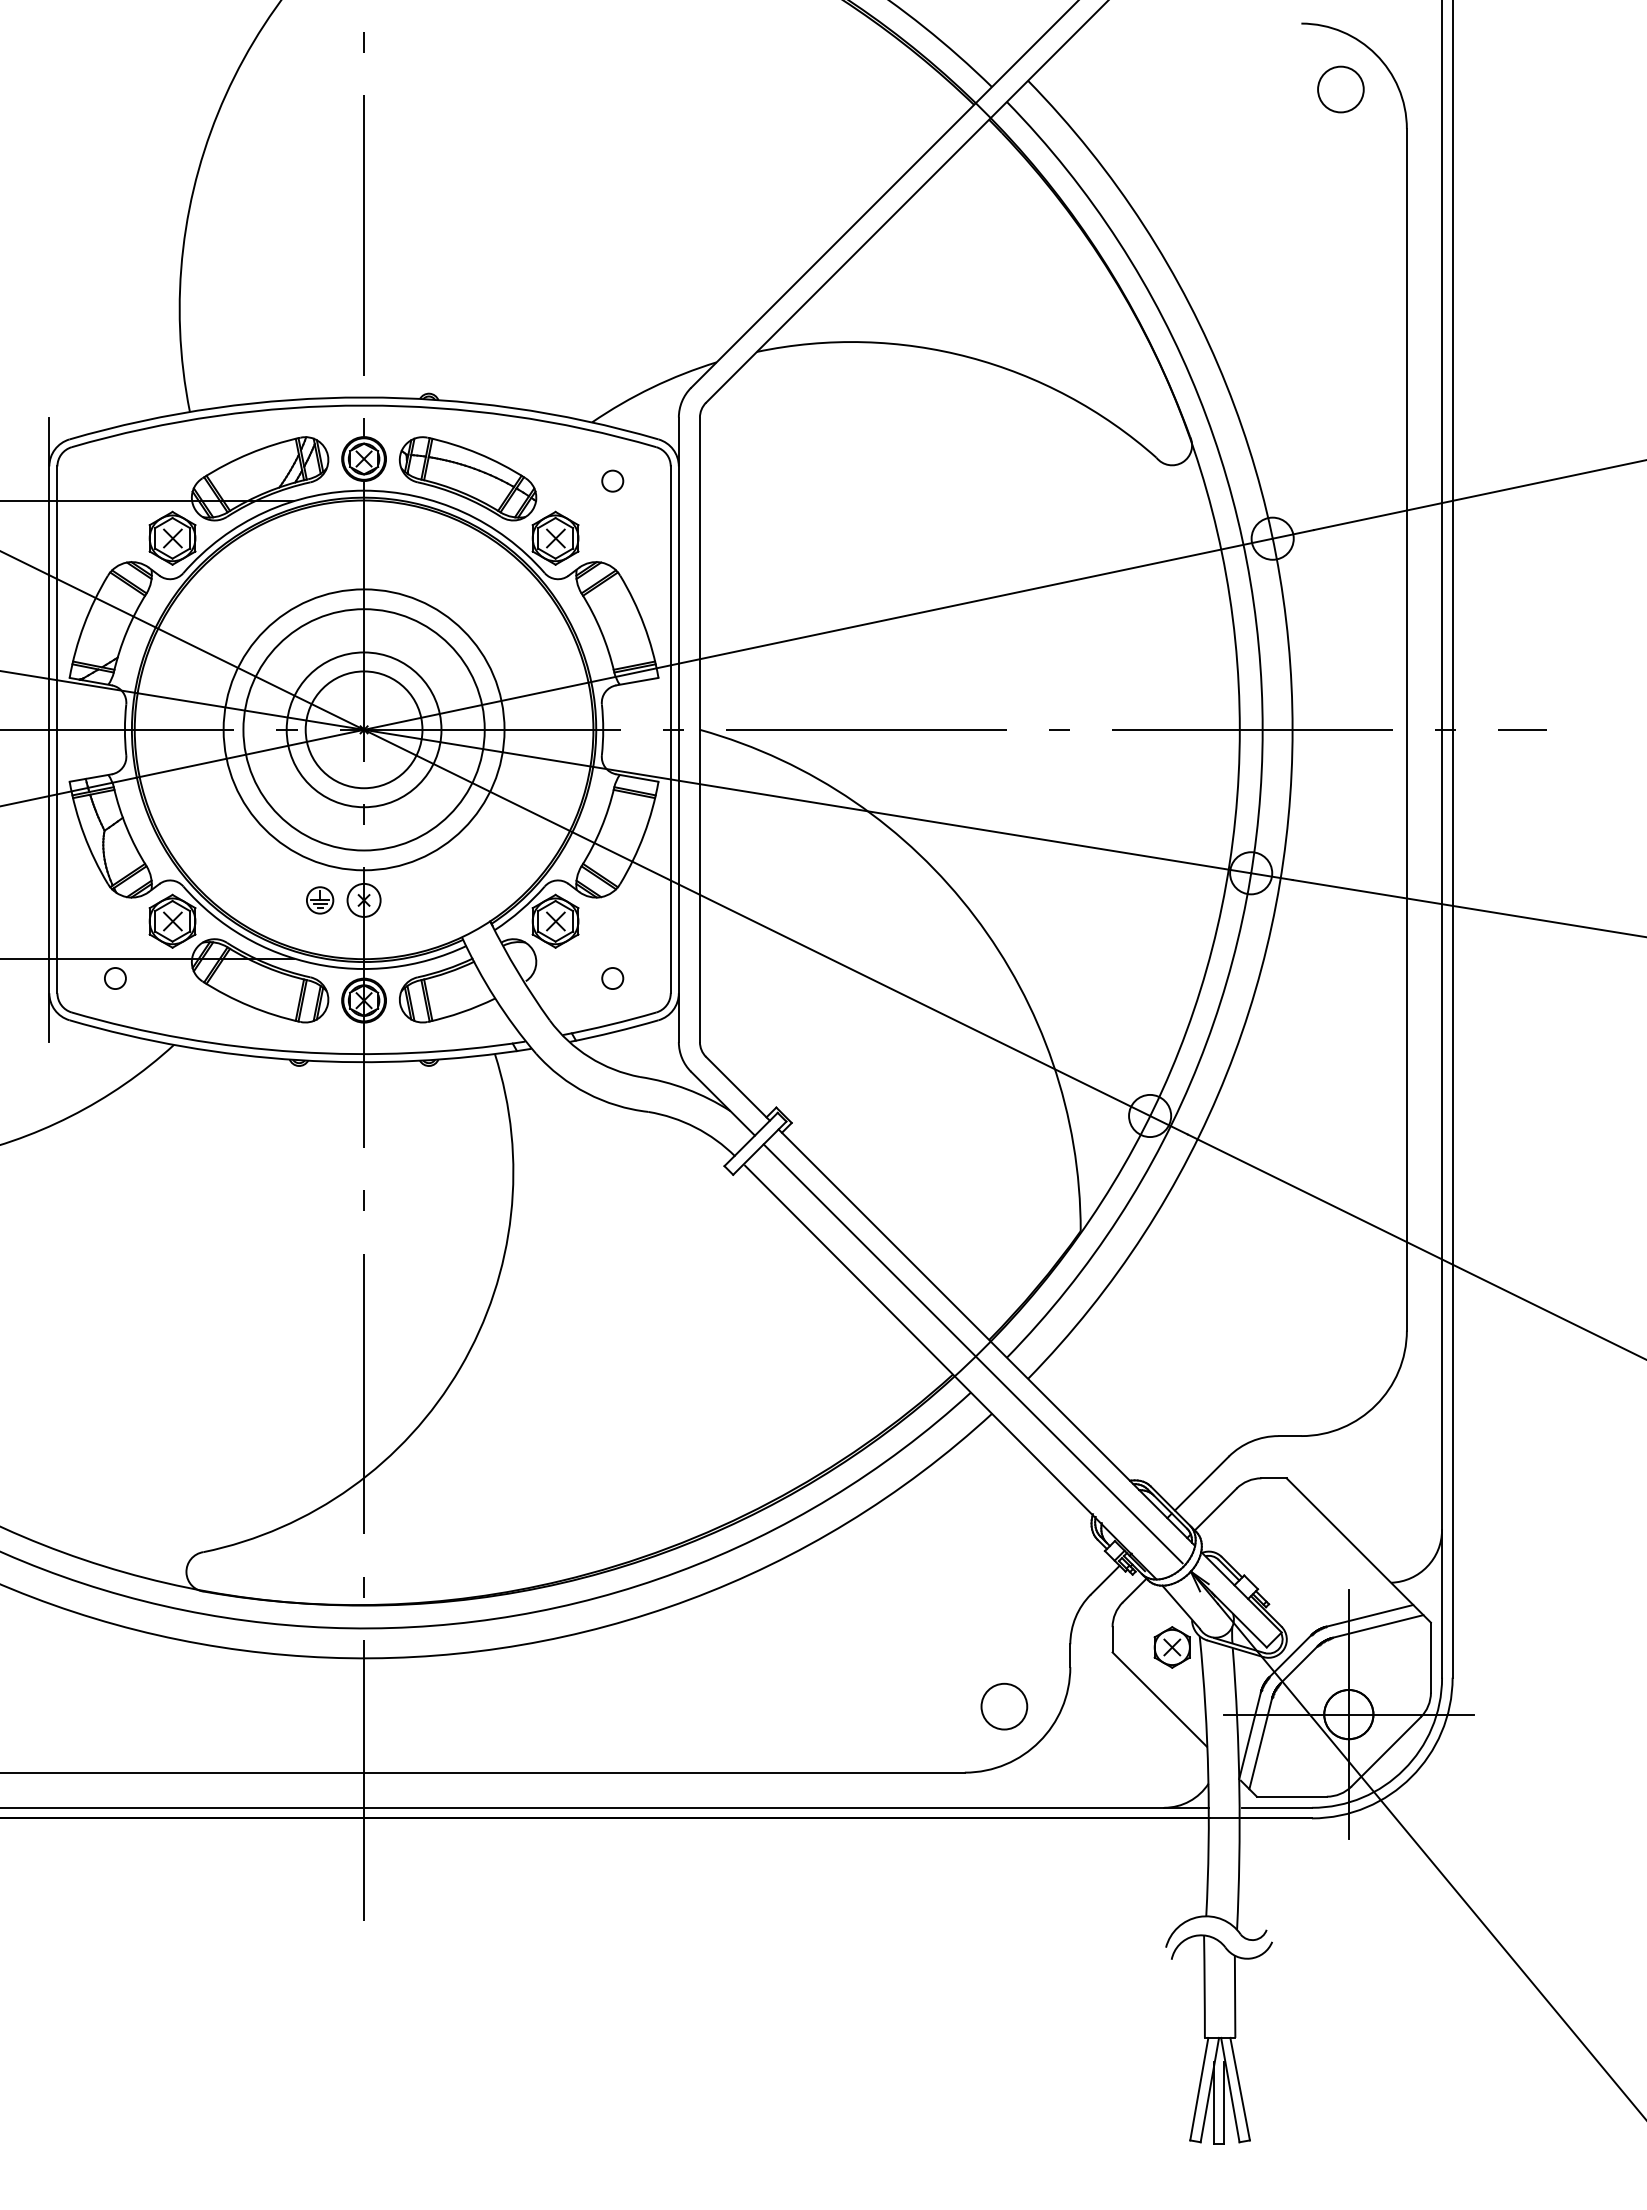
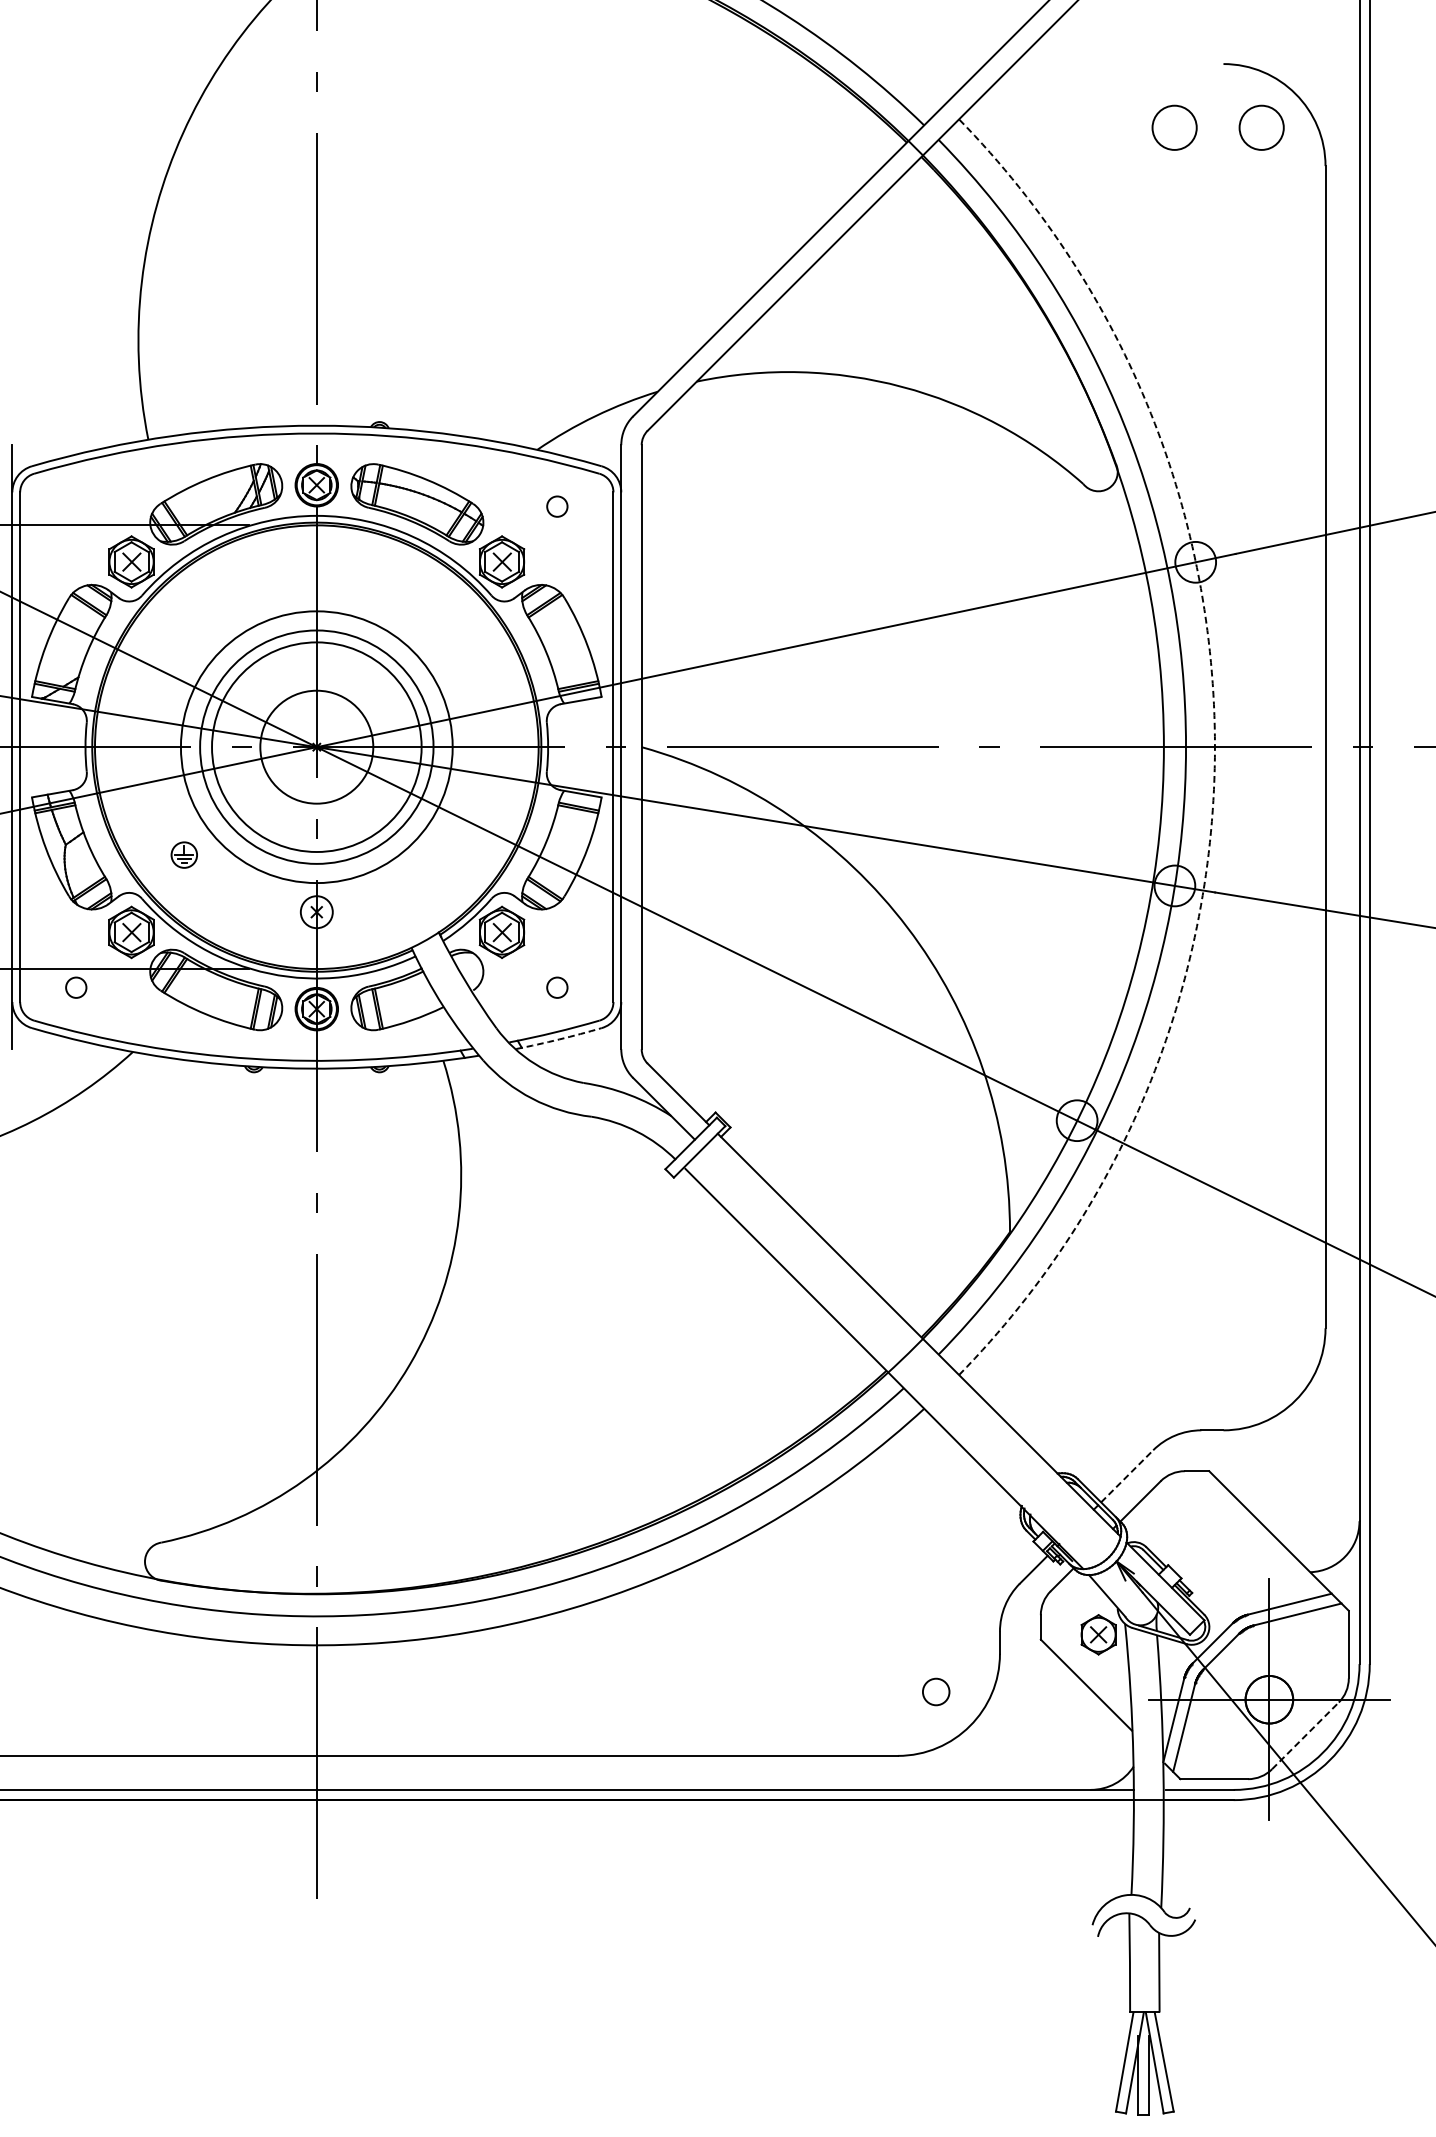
circle: (1250, 89) -> (1174, 127), added
circle: (363, 729) -> (316, 746), size x1.4
arc: (1292, 729) -> (1214, 746), solid -> dashed
part: (320, 900) -> (184, 855), moved
arc: (614, 1032) -> (559, 1039), solid -> dashed
line: (972, 1353) -> (905, 1350), removed
line: (1202, 1483) -> (1127, 1476), solid -> dashed
circle: (1004, 1706) -> (936, 1691), size x0.6
line: (1386, 1751) -> (1305, 1735), solid -> dashed

